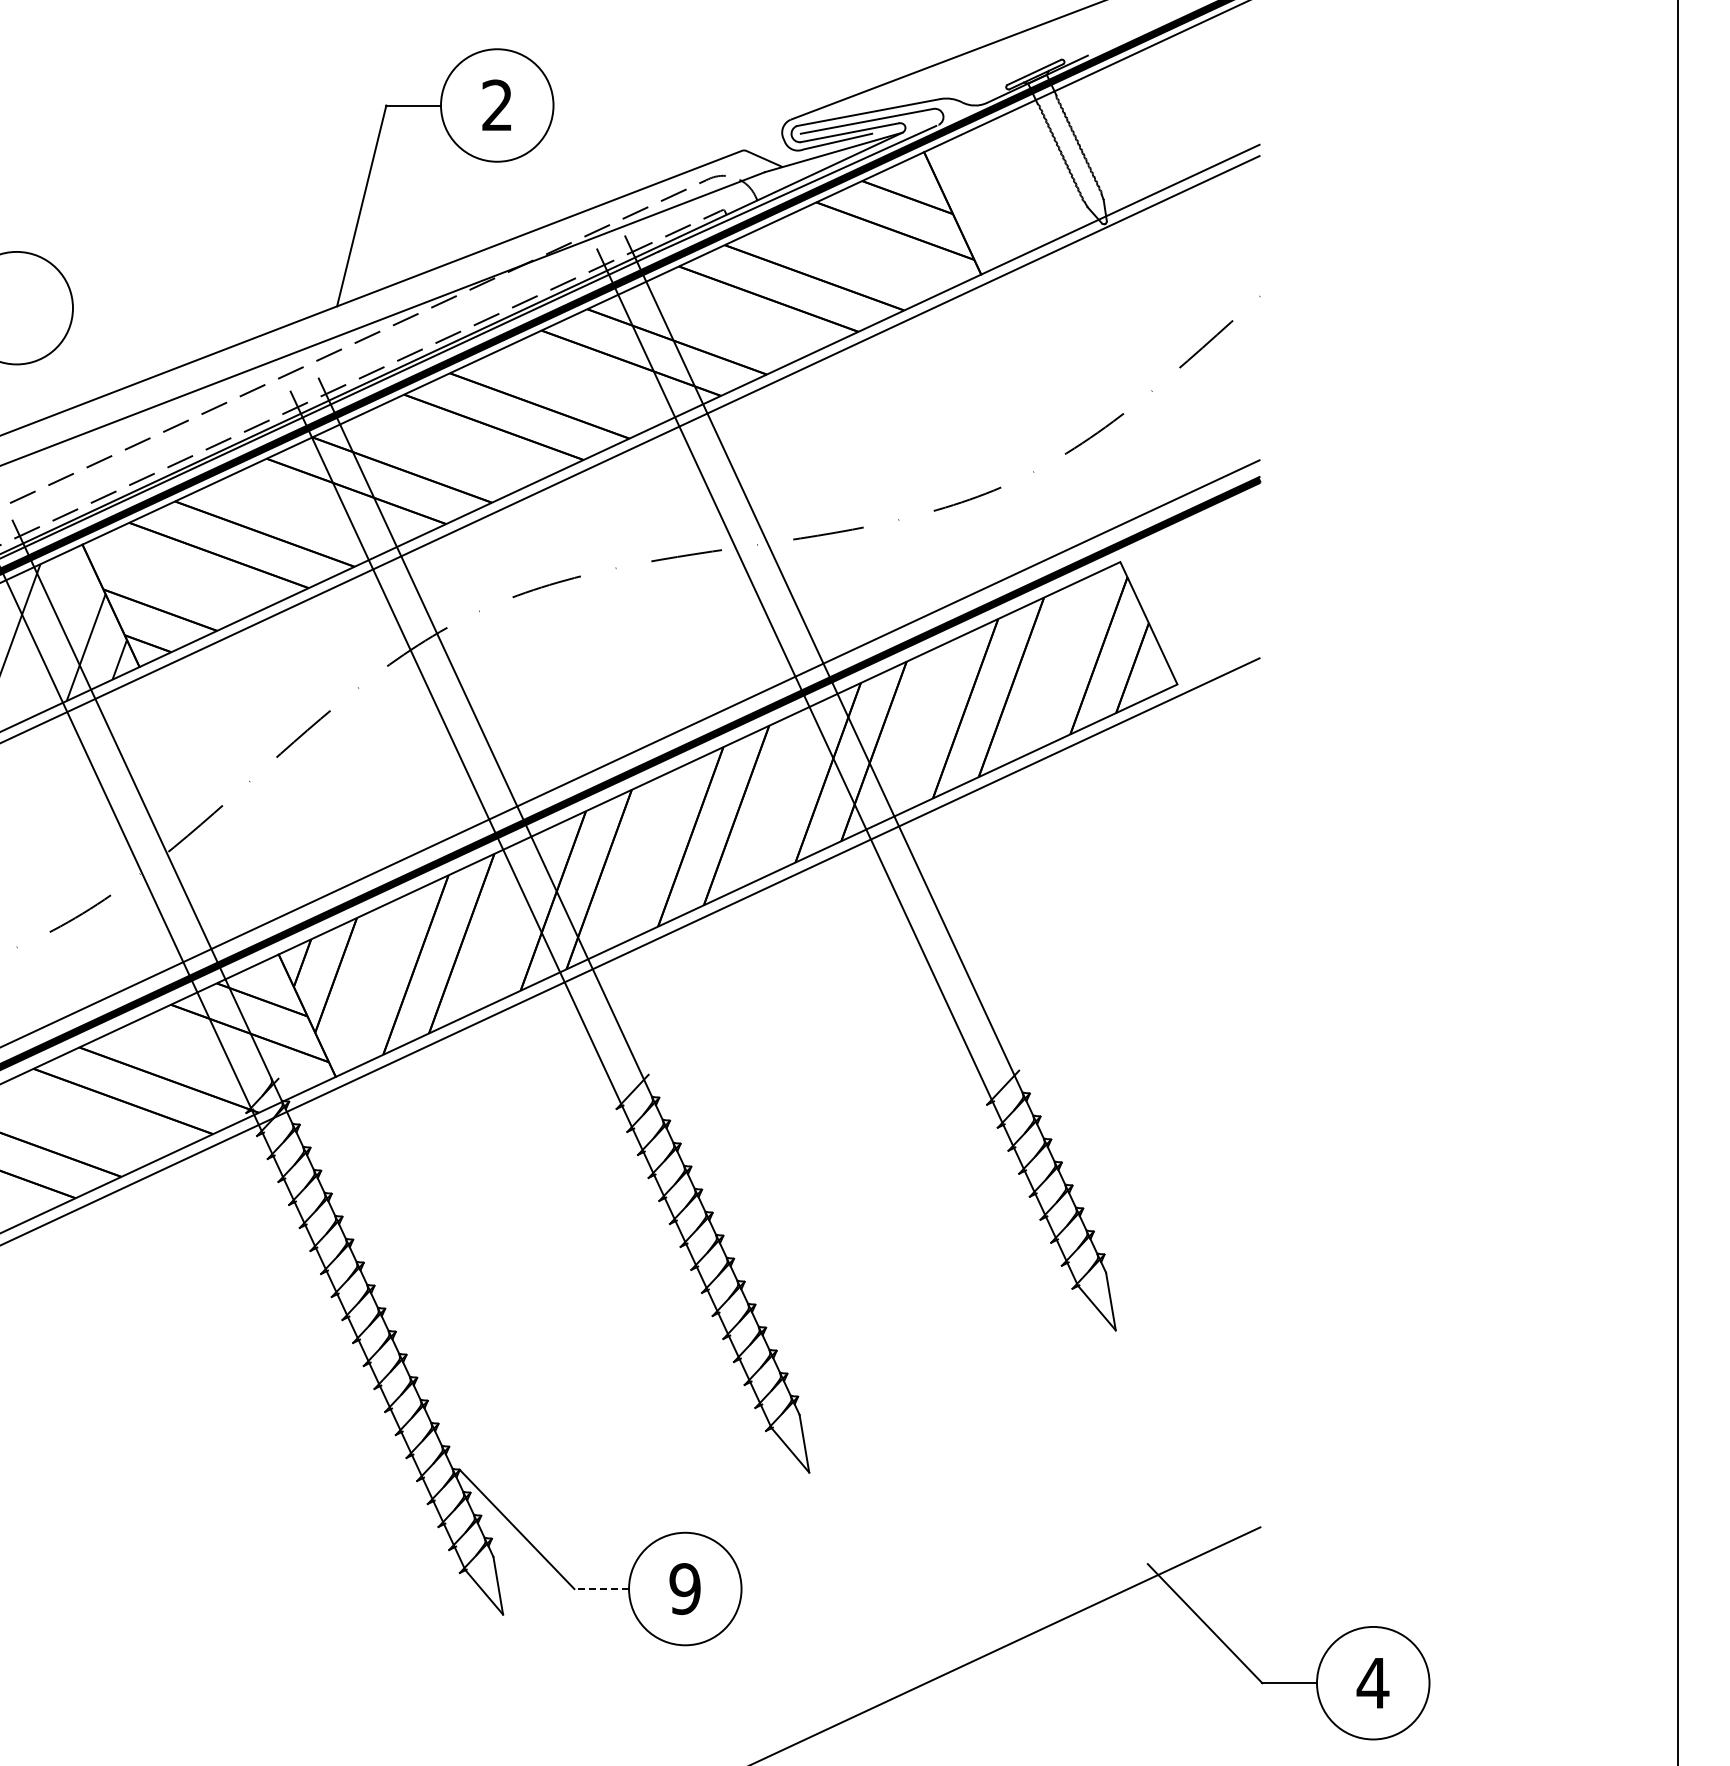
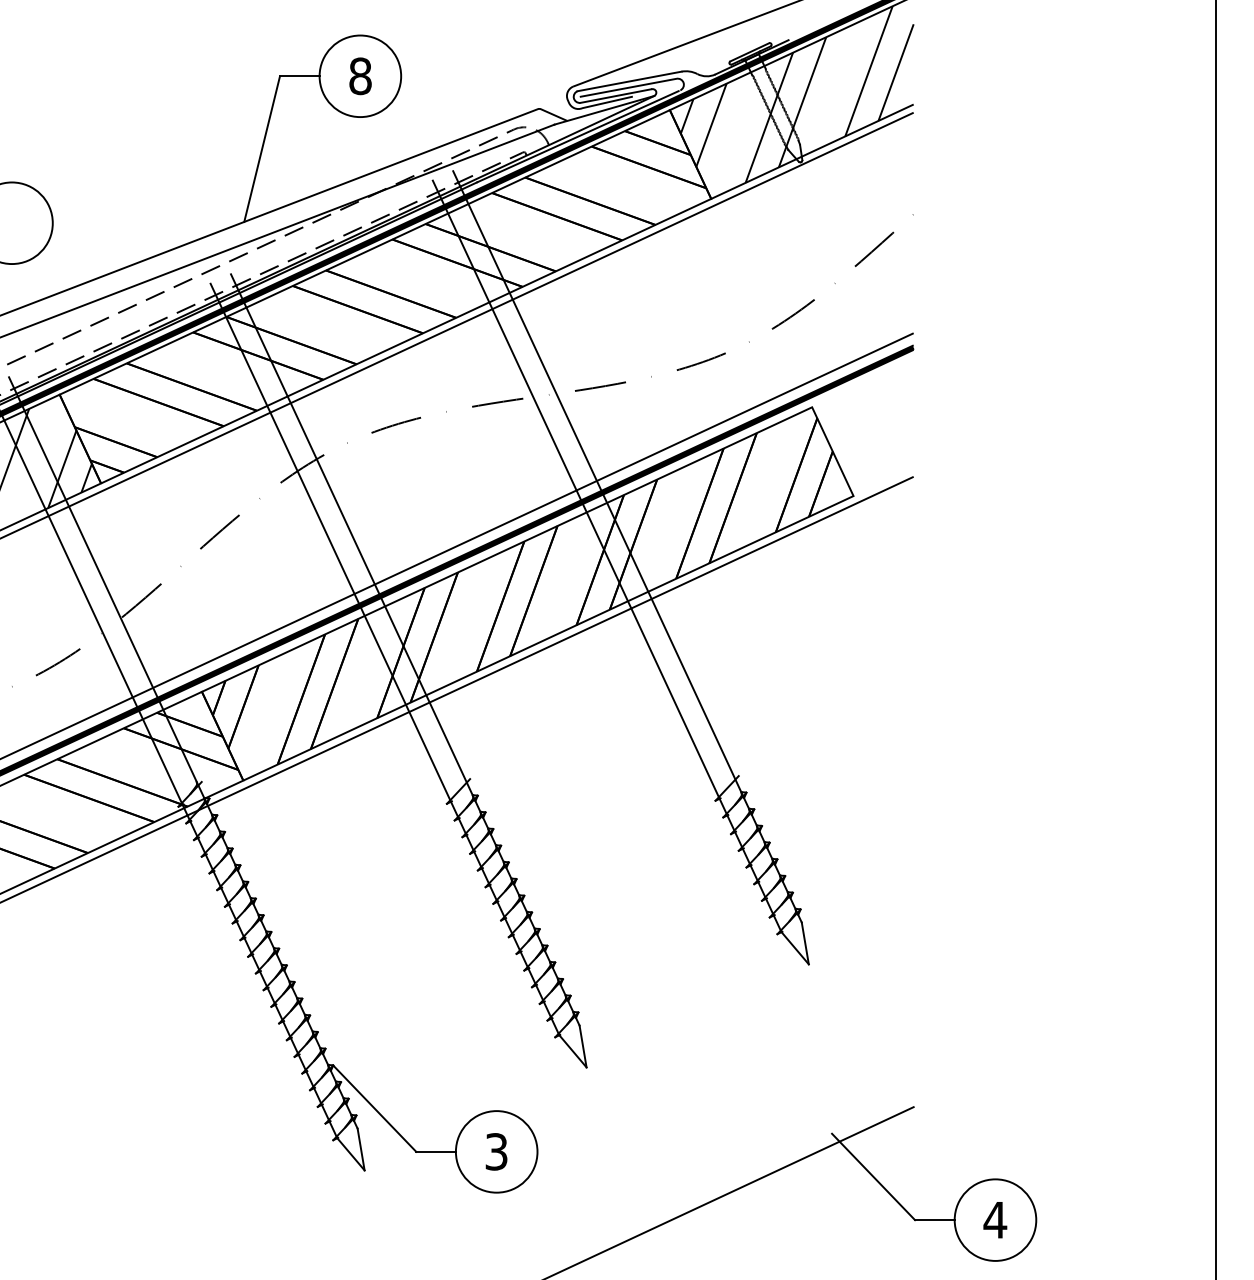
text: (497, 105) -> (360, 76), 2 -> 8
hatch: (1099, 130) -> (797, 94), added
text: (684, 1588) -> (496, 1151), 9 -> 3
line: (601, 1589) -> (435, 1152), dashed -> solid

